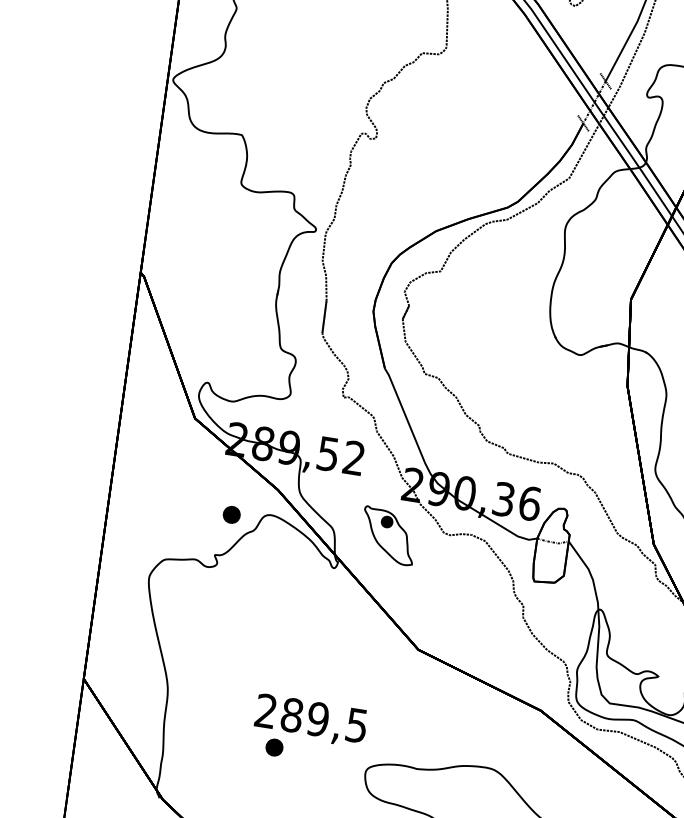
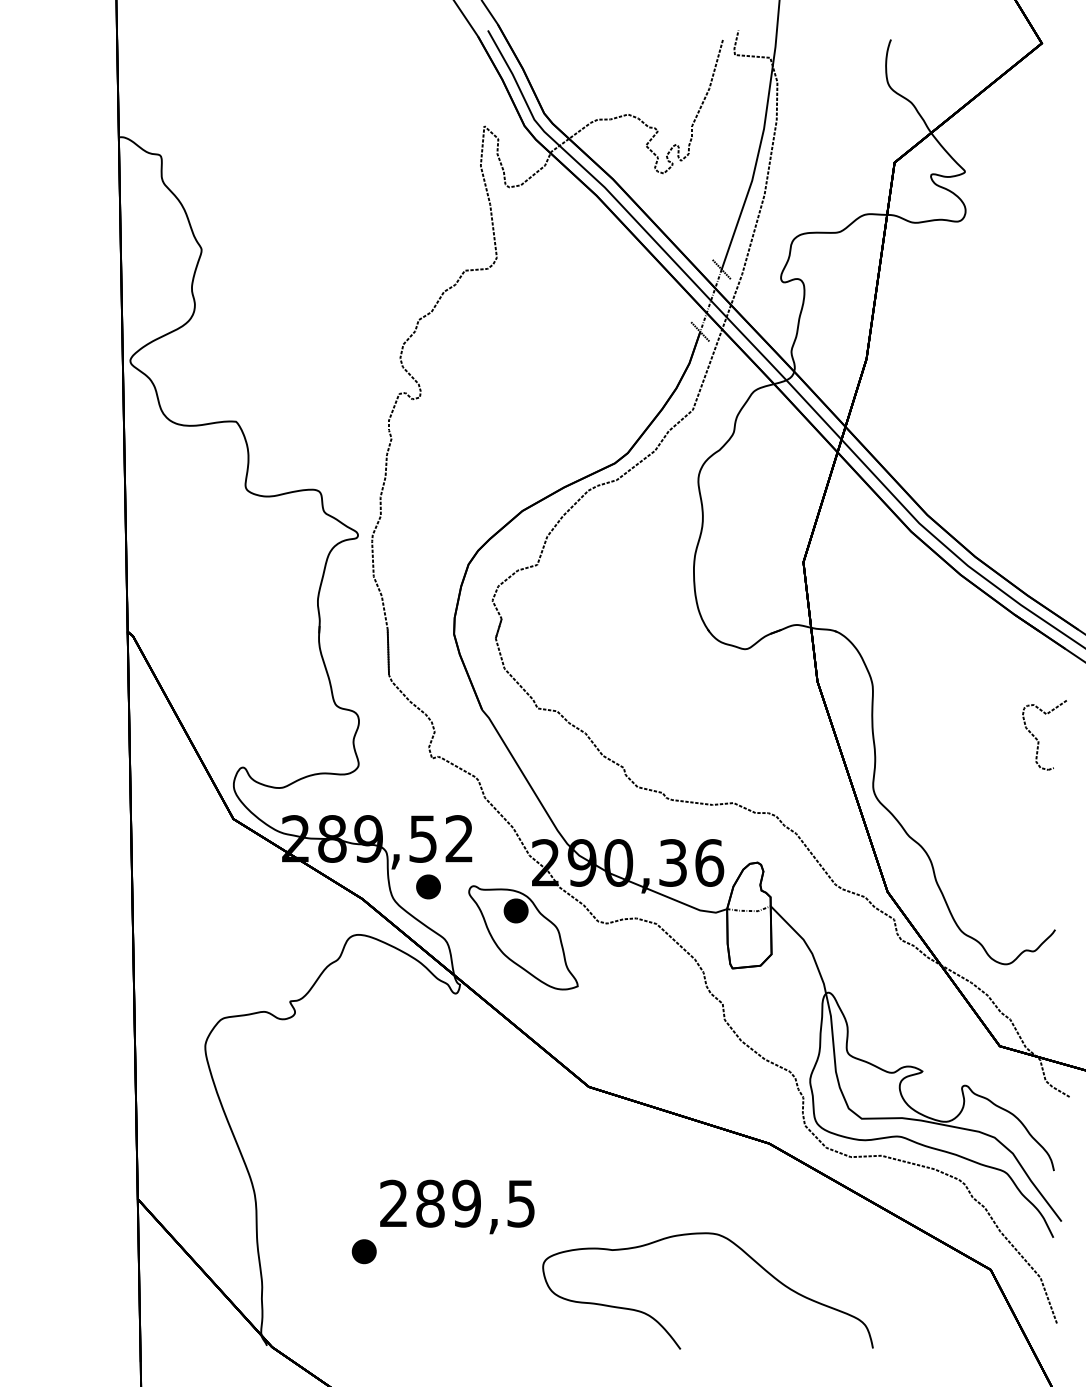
part: (231, 514) -> (428, 886), moved
part: (388, 535) -> (523, 937), size x1.43
part: (273, 747) -> (363, 1251), moved

